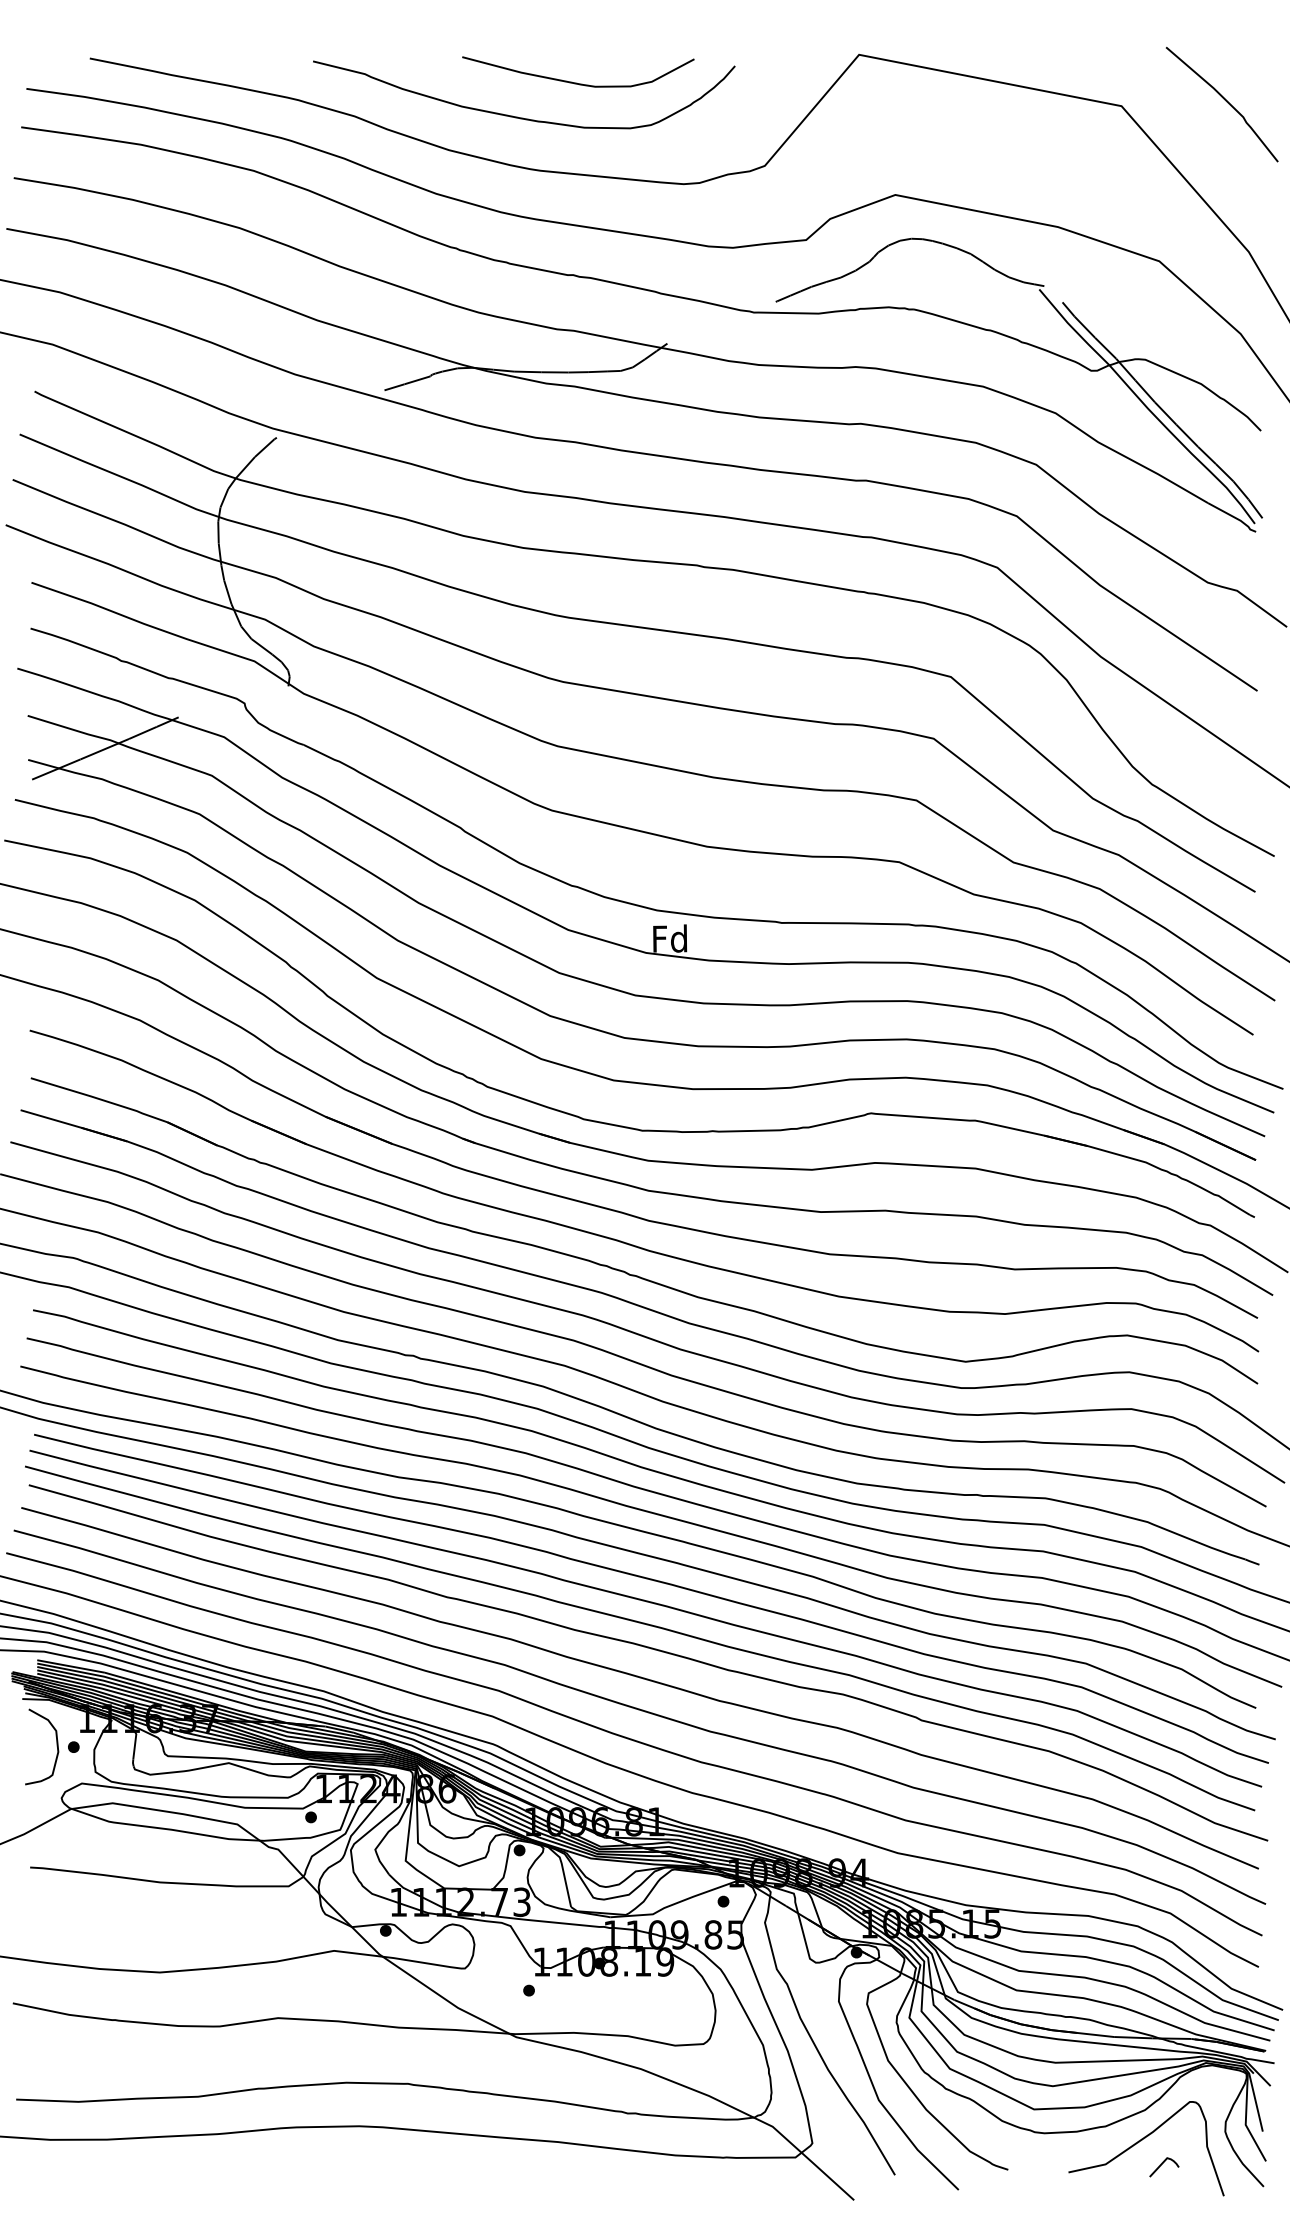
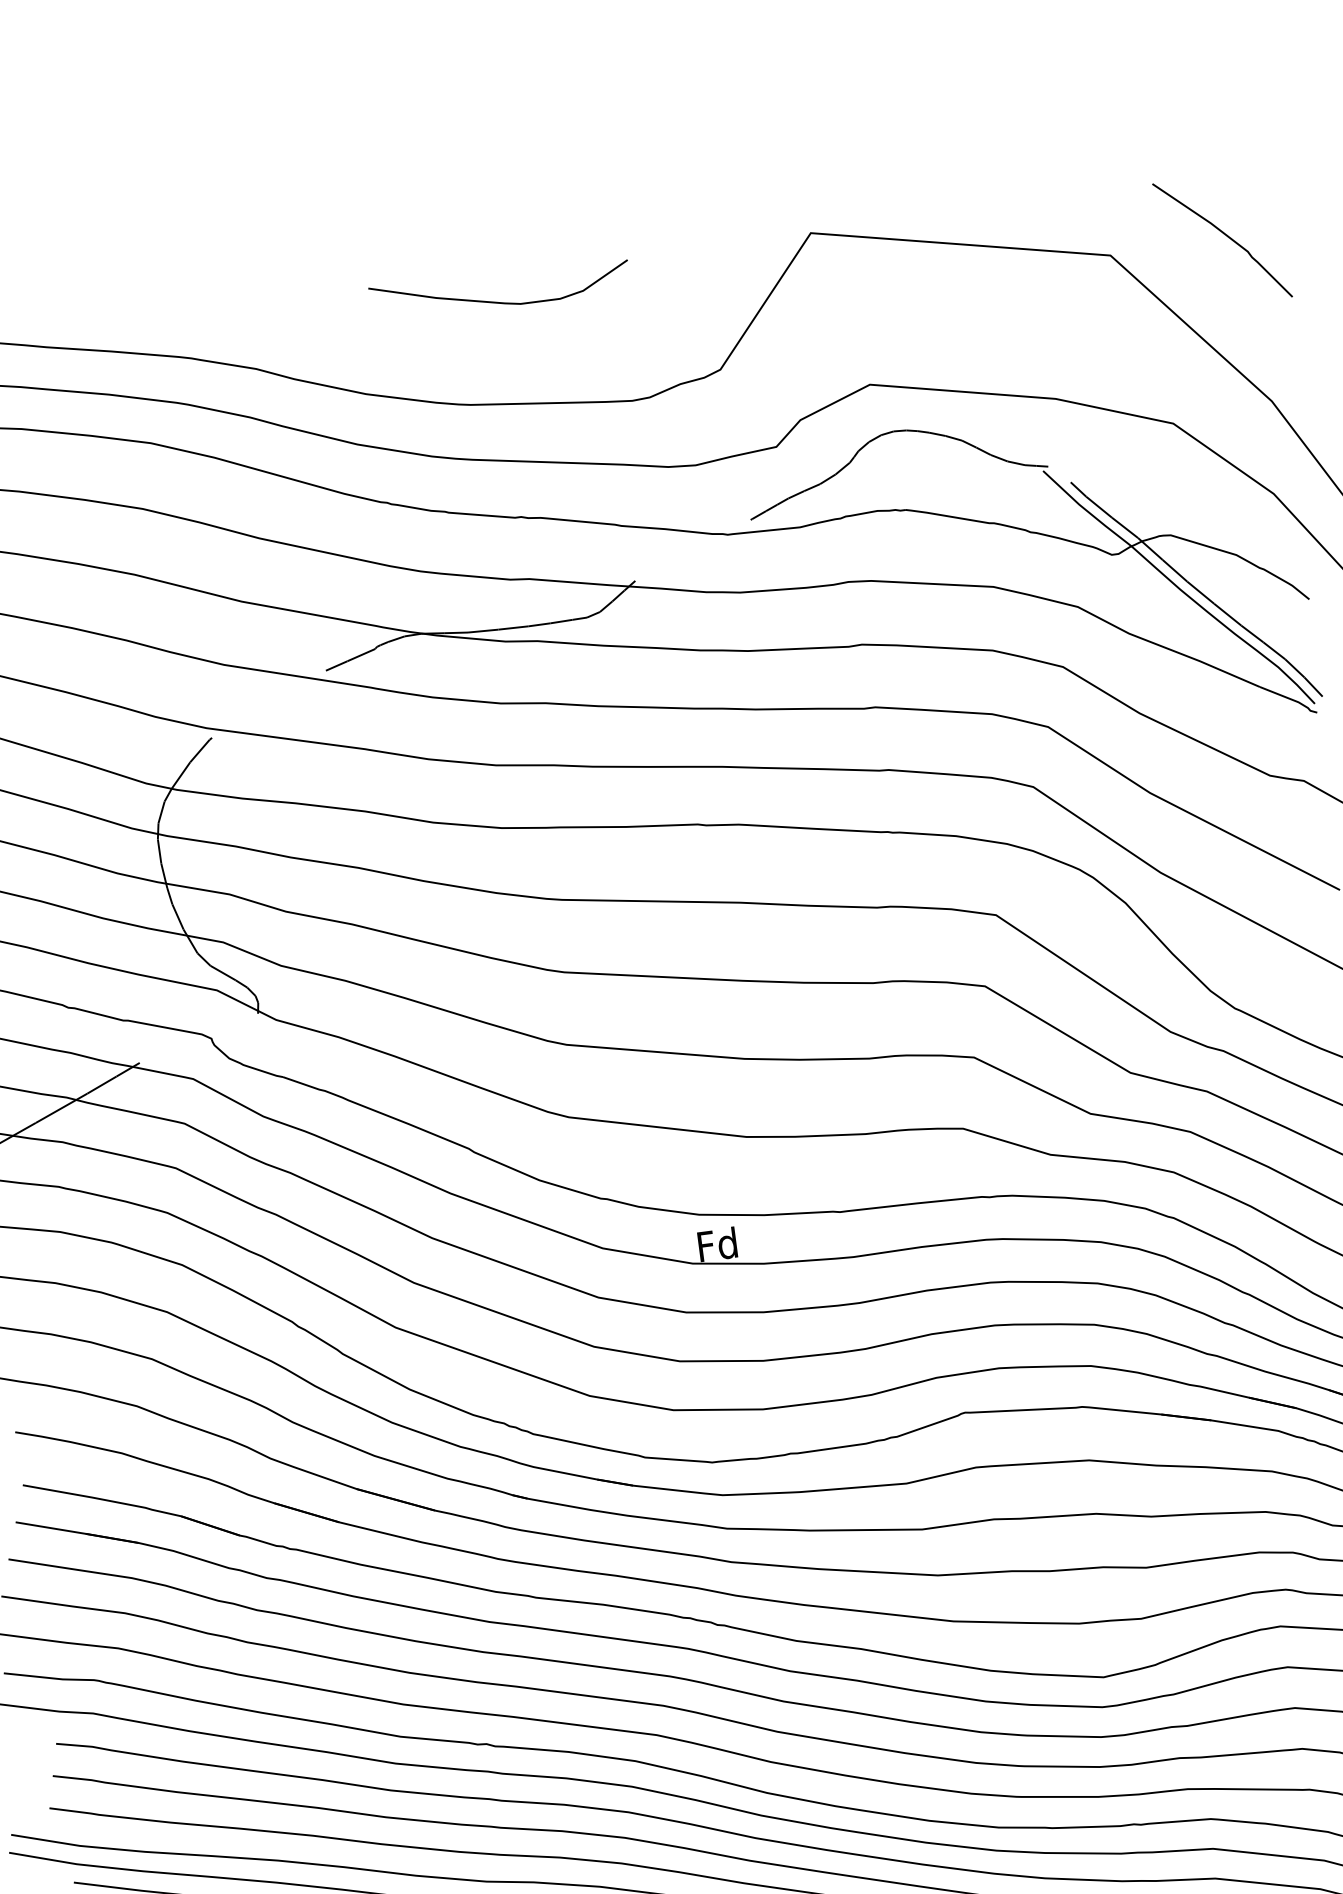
curve: (523, 117) -> (444, 347), removed

